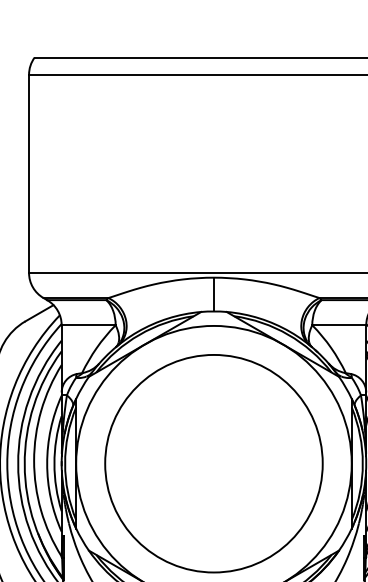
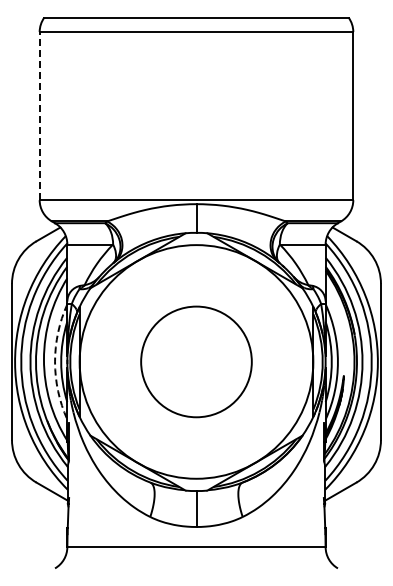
line: (28, 173) -> (39, 115), solid -> dashed
arc: (47, 463) -> (55, 361), solid -> dashed
circle: (213, 463) -> (196, 361), size x0.6

